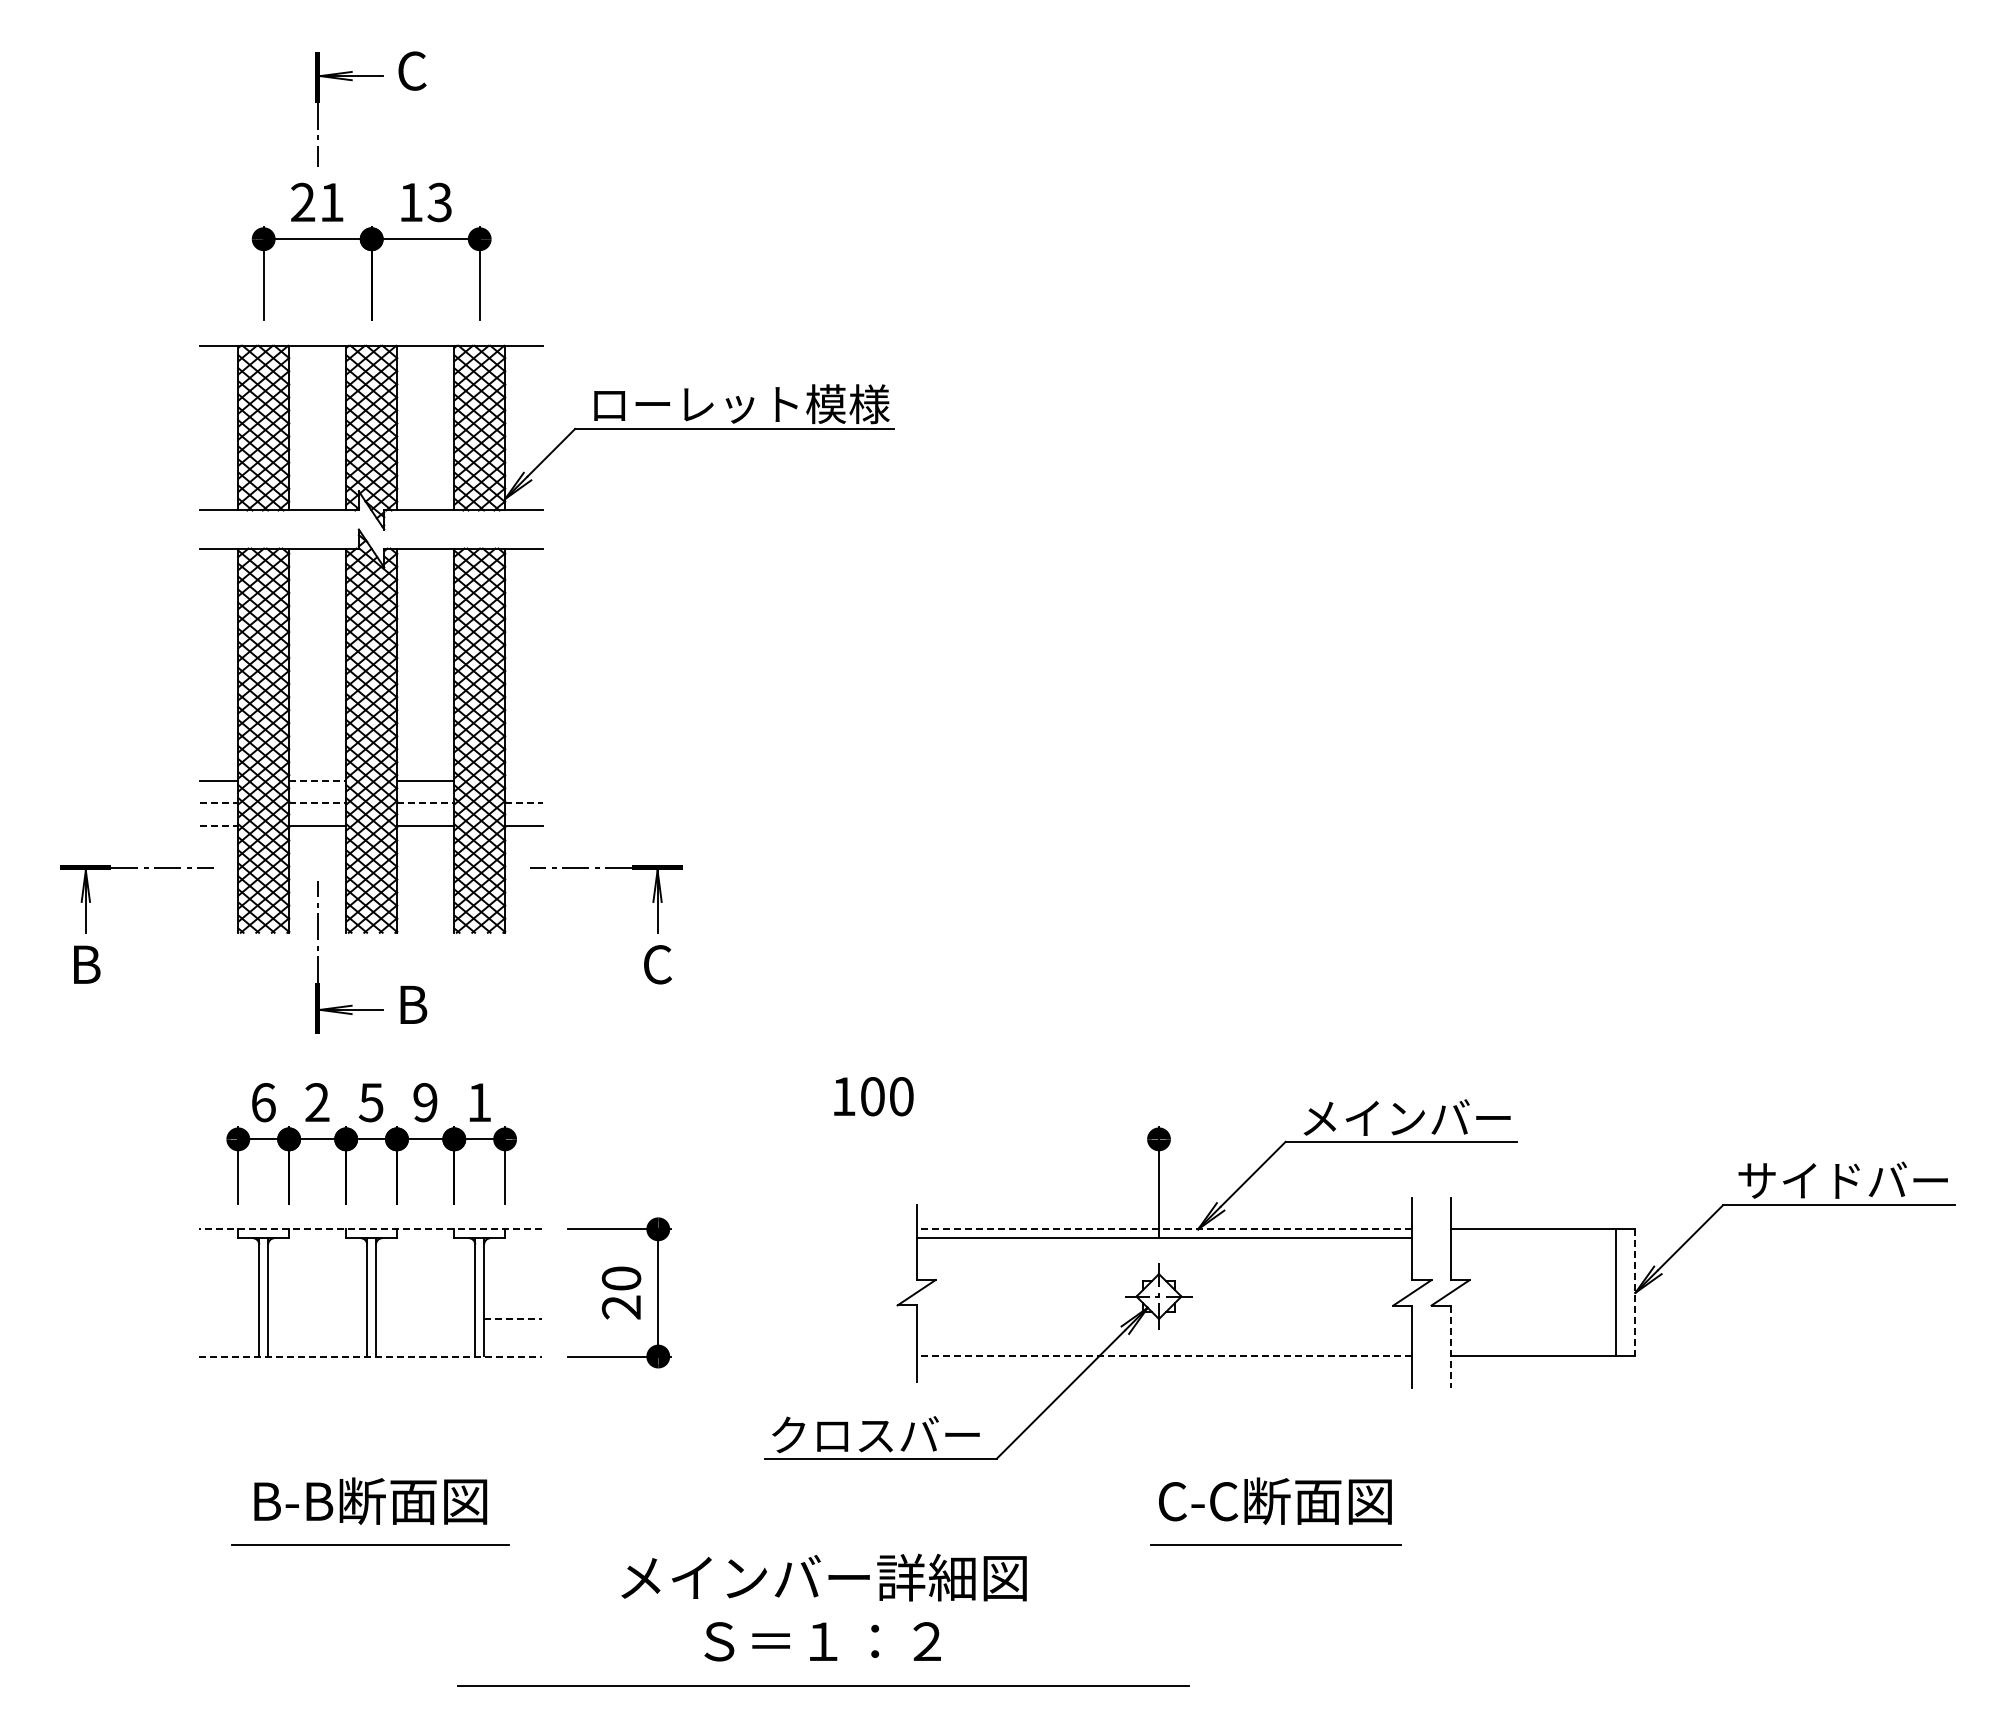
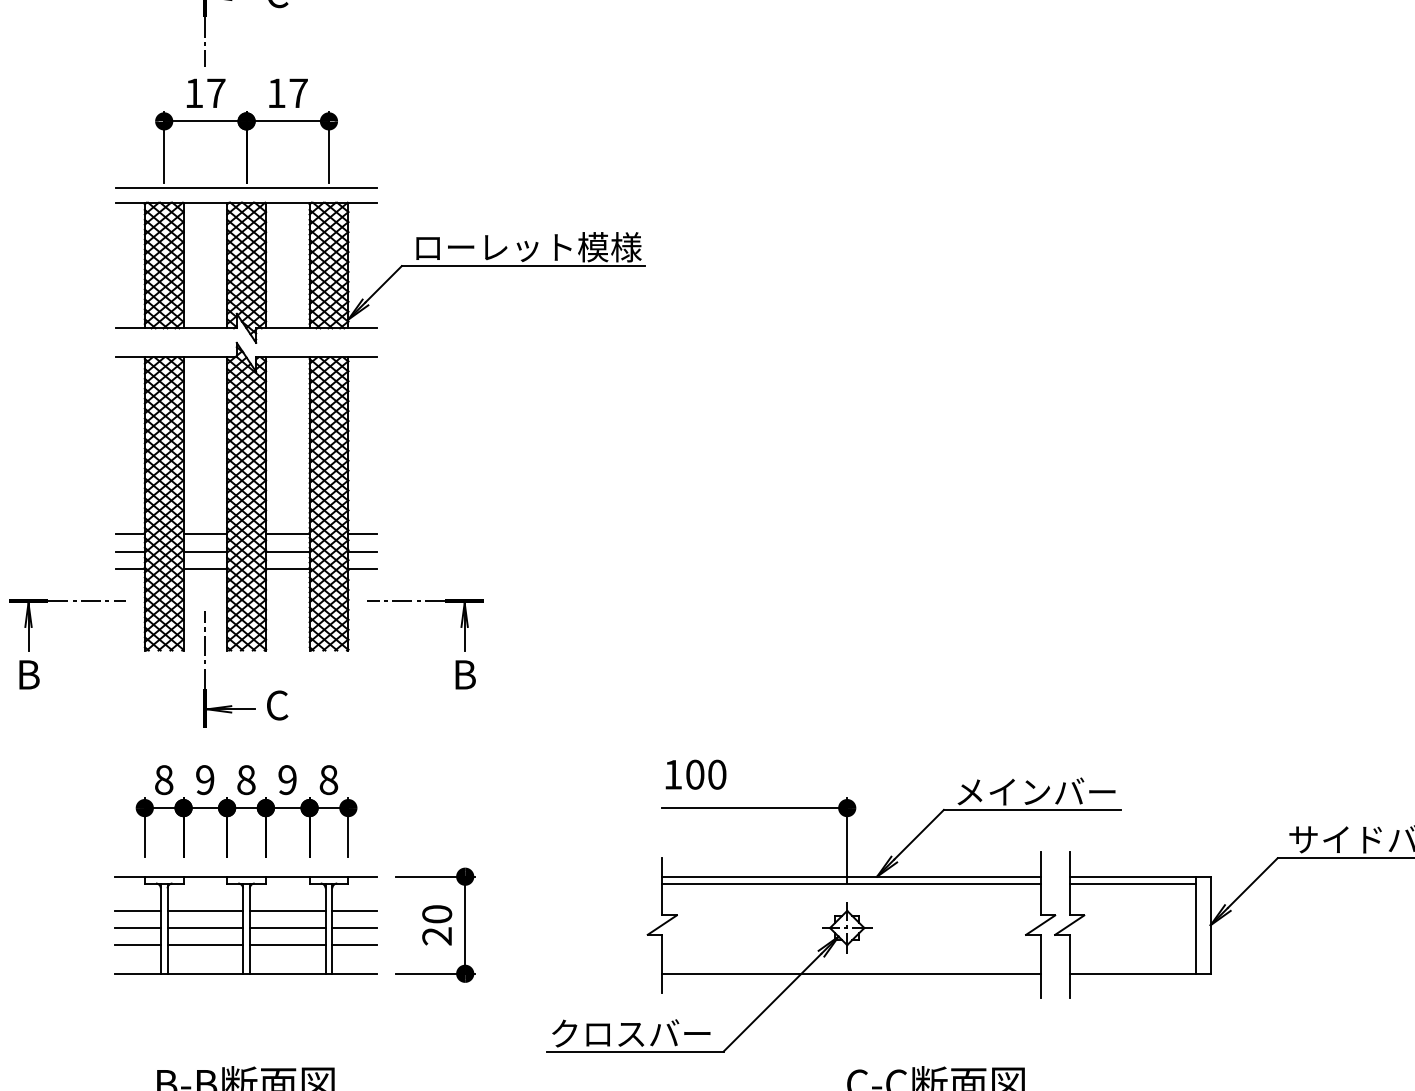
text: (317, 201) -> (205, 92), 21 -> 17
text: (439, 202) -> (298, 93), 13 -> 17
line: (371, 326) -> (246, 187), added
line: (317, 780) -> (205, 534), dashed -> solid
line: (524, 780) -> (363, 534), added
line: (219, 803) -> (130, 551), dashed -> solid
line: (317, 803) -> (205, 551), dashed -> solid
line: (425, 803) -> (287, 551), dashed -> solid
line: (524, 803) -> (363, 551), dashed -> solid
line: (219, 825) -> (130, 568), dashed -> solid
text: (658, 964) -> (465, 674), C -> B
text: (412, 1004) -> (277, 705), B -> C
text: (873, 1096) -> (695, 774), moved
text: (263, 1102) -> (164, 779), 6 -> 8
text: (317, 1102) -> (205, 779), 2 -> 9
text: (370, 1102) -> (245, 779), 5 -> 8
text: (479, 1102) -> (328, 779), 1 -> 8
line: (1037, 1139) -> (754, 808), added
line: (370, 1229) -> (245, 876), dashed -> solid
line: (1164, 1229) -> (851, 876), dashed -> solid
line: (1533, 1238) -> (1132, 883), added
line: (228, 1274) -> (137, 911), added
line: (317, 1274) -> (205, 911), added
line: (425, 1274) -> (287, 911), added
line: (513, 1274) -> (354, 911), added
line: (1635, 1292) -> (1210, 924), dashed -> solid
line: (228, 1296) -> (137, 927), added
line: (317, 1296) -> (205, 927), added
line: (425, 1296) -> (287, 927), added
line: (513, 1296) -> (354, 927), added
line: (228, 1319) -> (137, 945), added
line: (317, 1319) -> (205, 945), added
line: (425, 1319) -> (287, 945), added
line: (513, 1319) -> (354, 945), dashed -> solid
line: (1450, 1347) -> (1069, 966), dashed -> solid
line: (370, 1356) -> (245, 973), dashed -> solid
line: (1164, 1356) -> (851, 973), dashed -> solid

